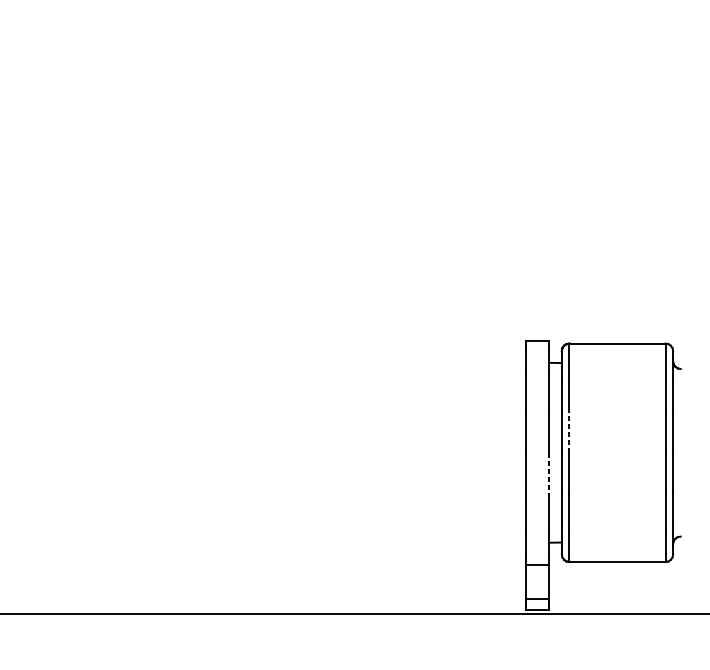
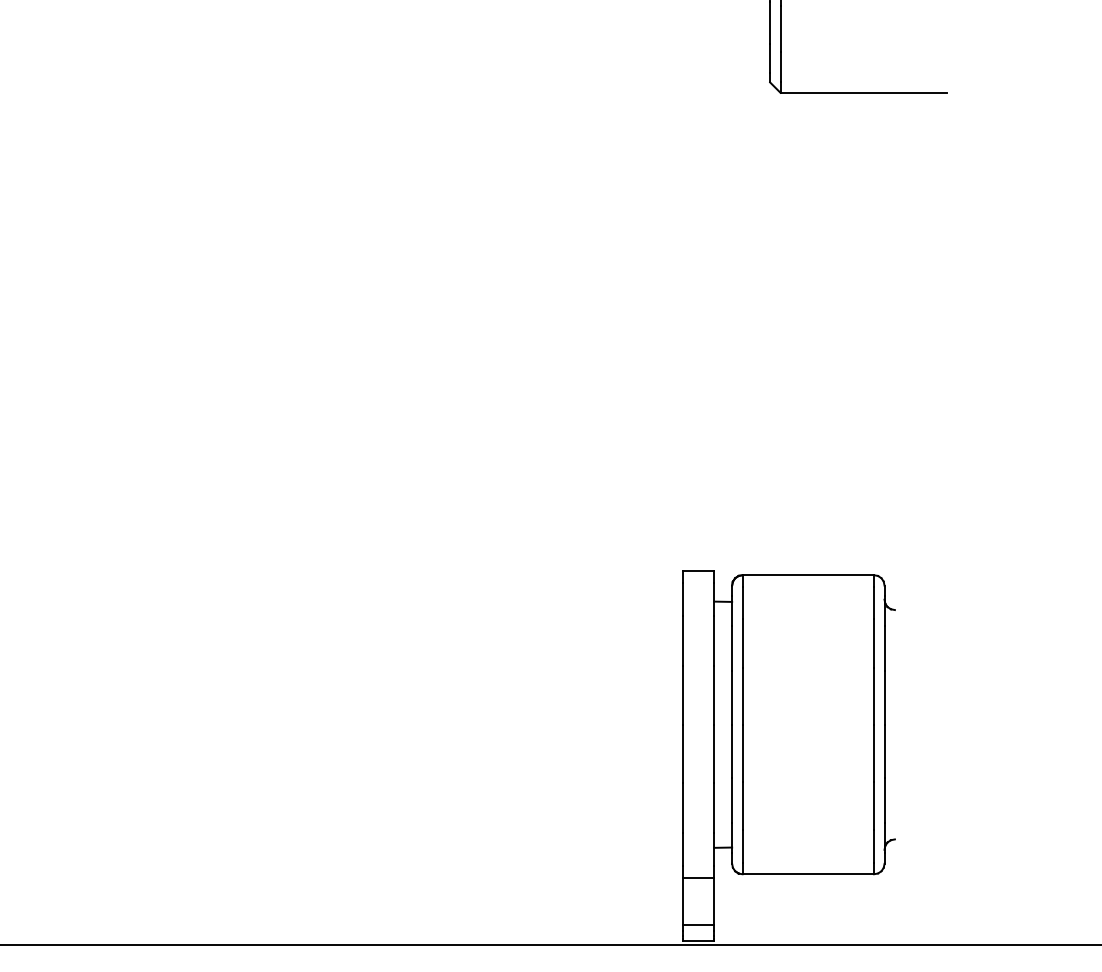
line: (569, 432) -> (742, 696), dashed -> solid
line: (548, 474) -> (714, 754), dashed -> solid

